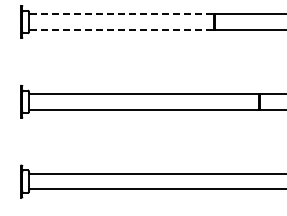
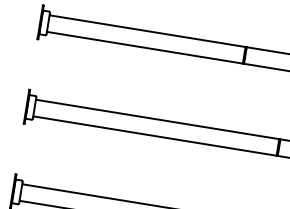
line: (122, 14) -> (148, 31), dashed -> solid
line: (122, 29) -> (145, 47), dashed -> solid

